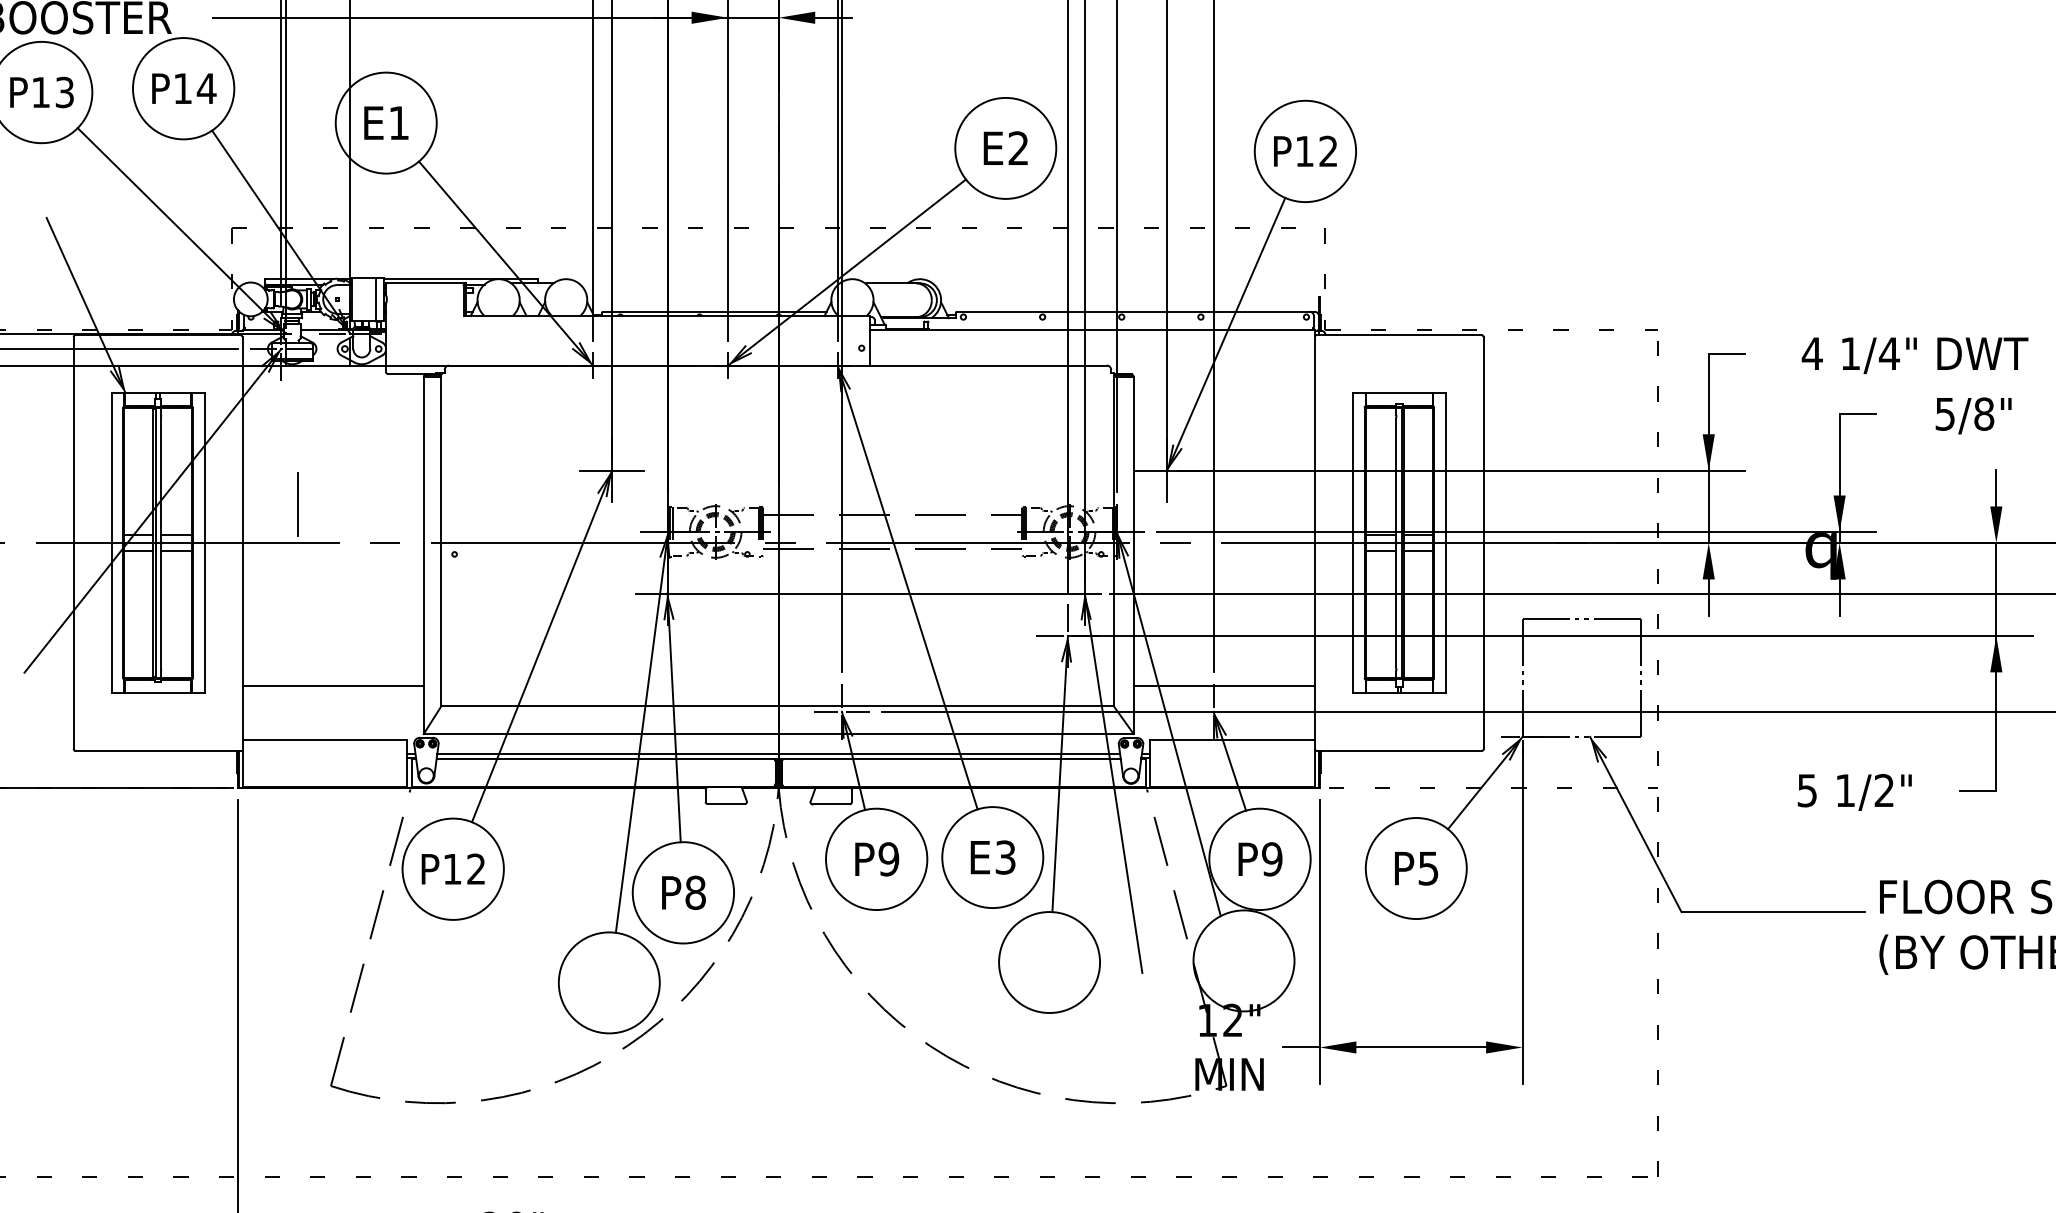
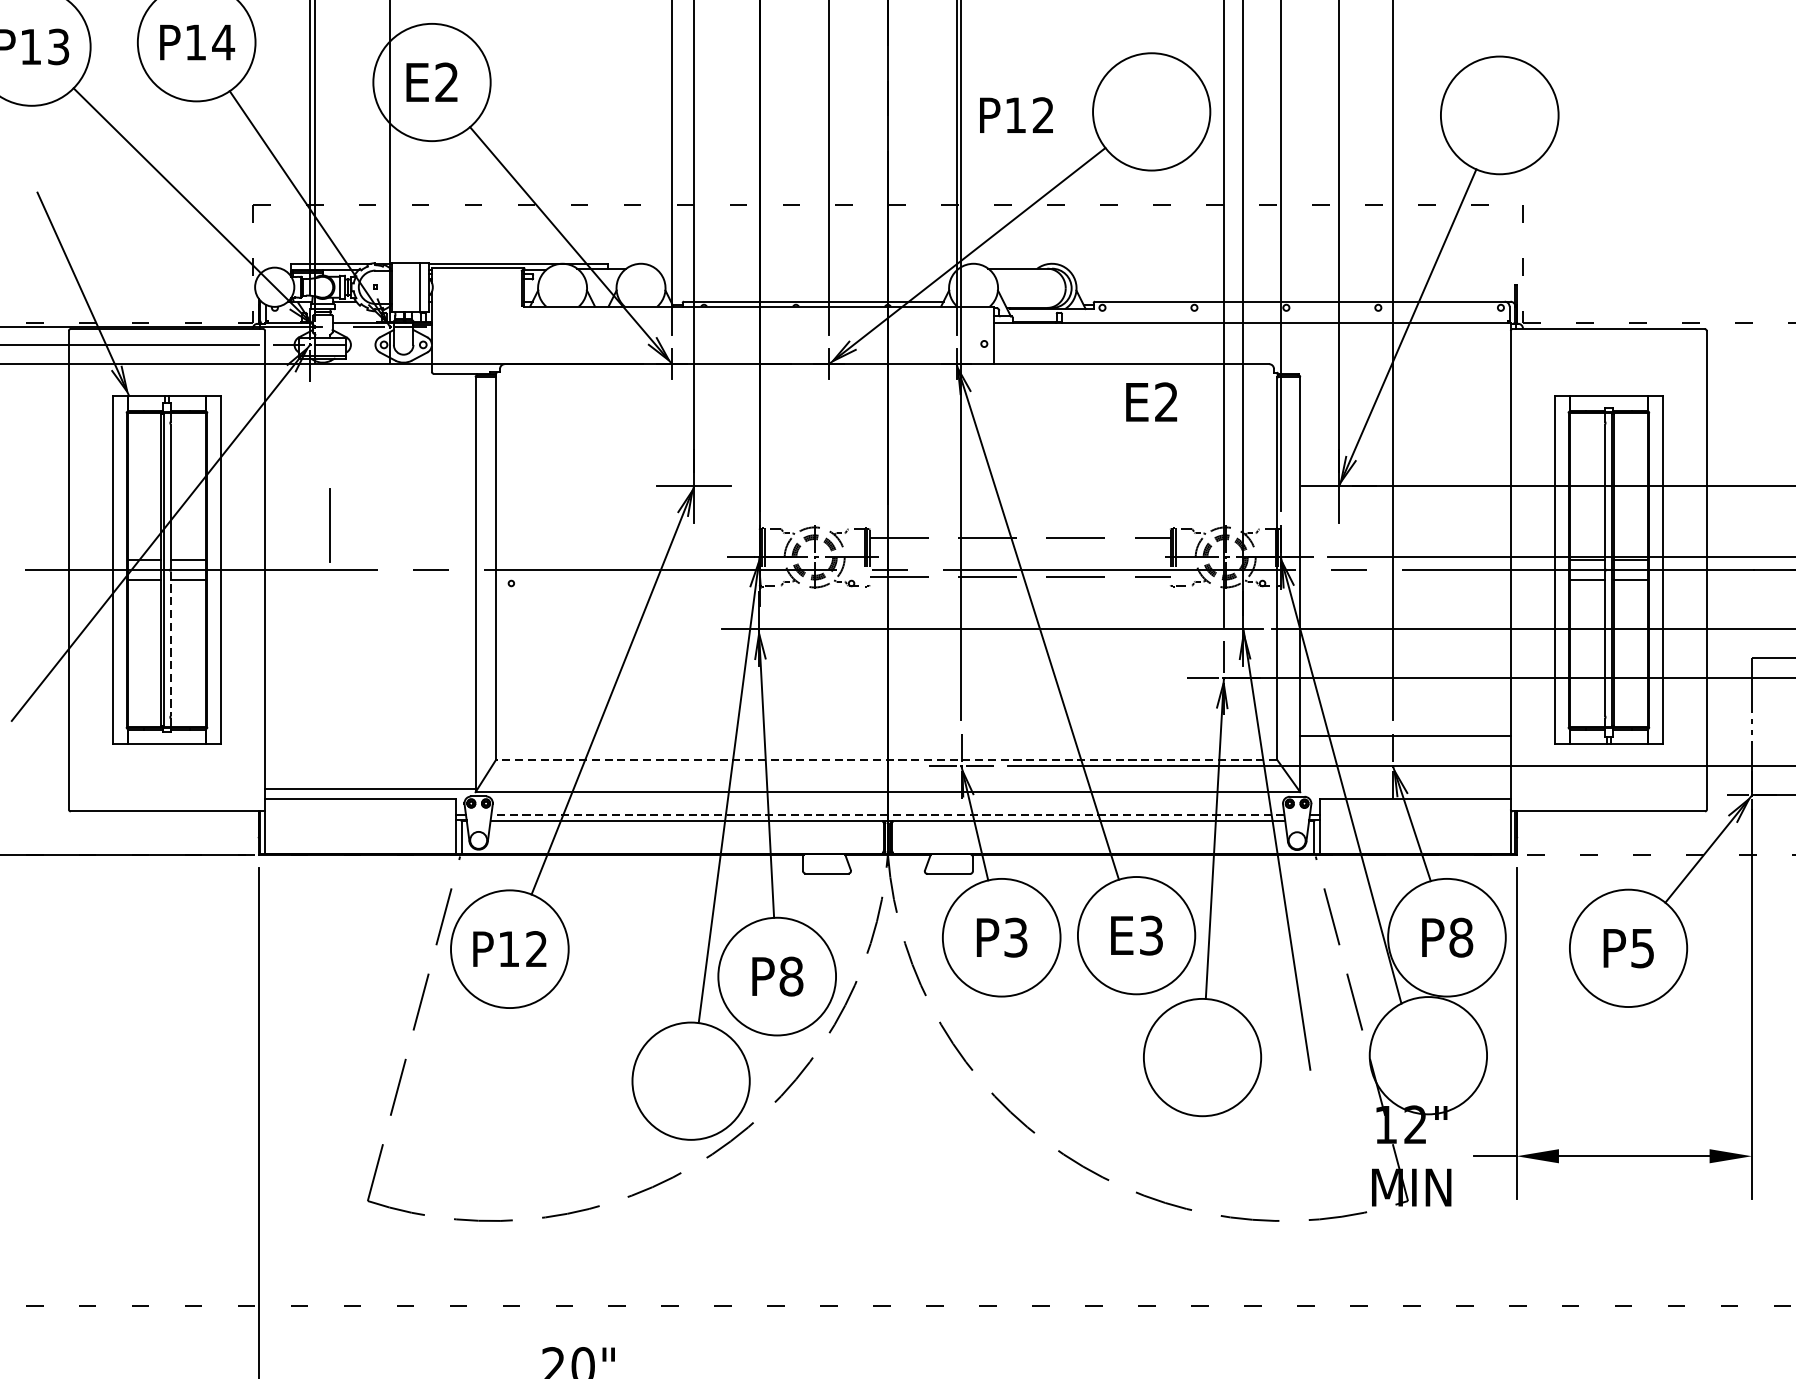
text: (398, 122) -> (446, 81), E1 -> E2
text: (1005, 147) -> (1151, 401), moved
text: (1305, 150) -> (1016, 114), moved
line: (161, 606) -> (170, 644), solid -> dashed
line: (332, 685) -> (369, 788), moved
line: (777, 706) -> (886, 760), solid -> dashed
line: (778, 753) -> (887, 814), solid -> dashed
text: (888, 859) -> (1015, 937), P9 -> P3
text: (1272, 859) -> (1461, 937), P9 -> P8

